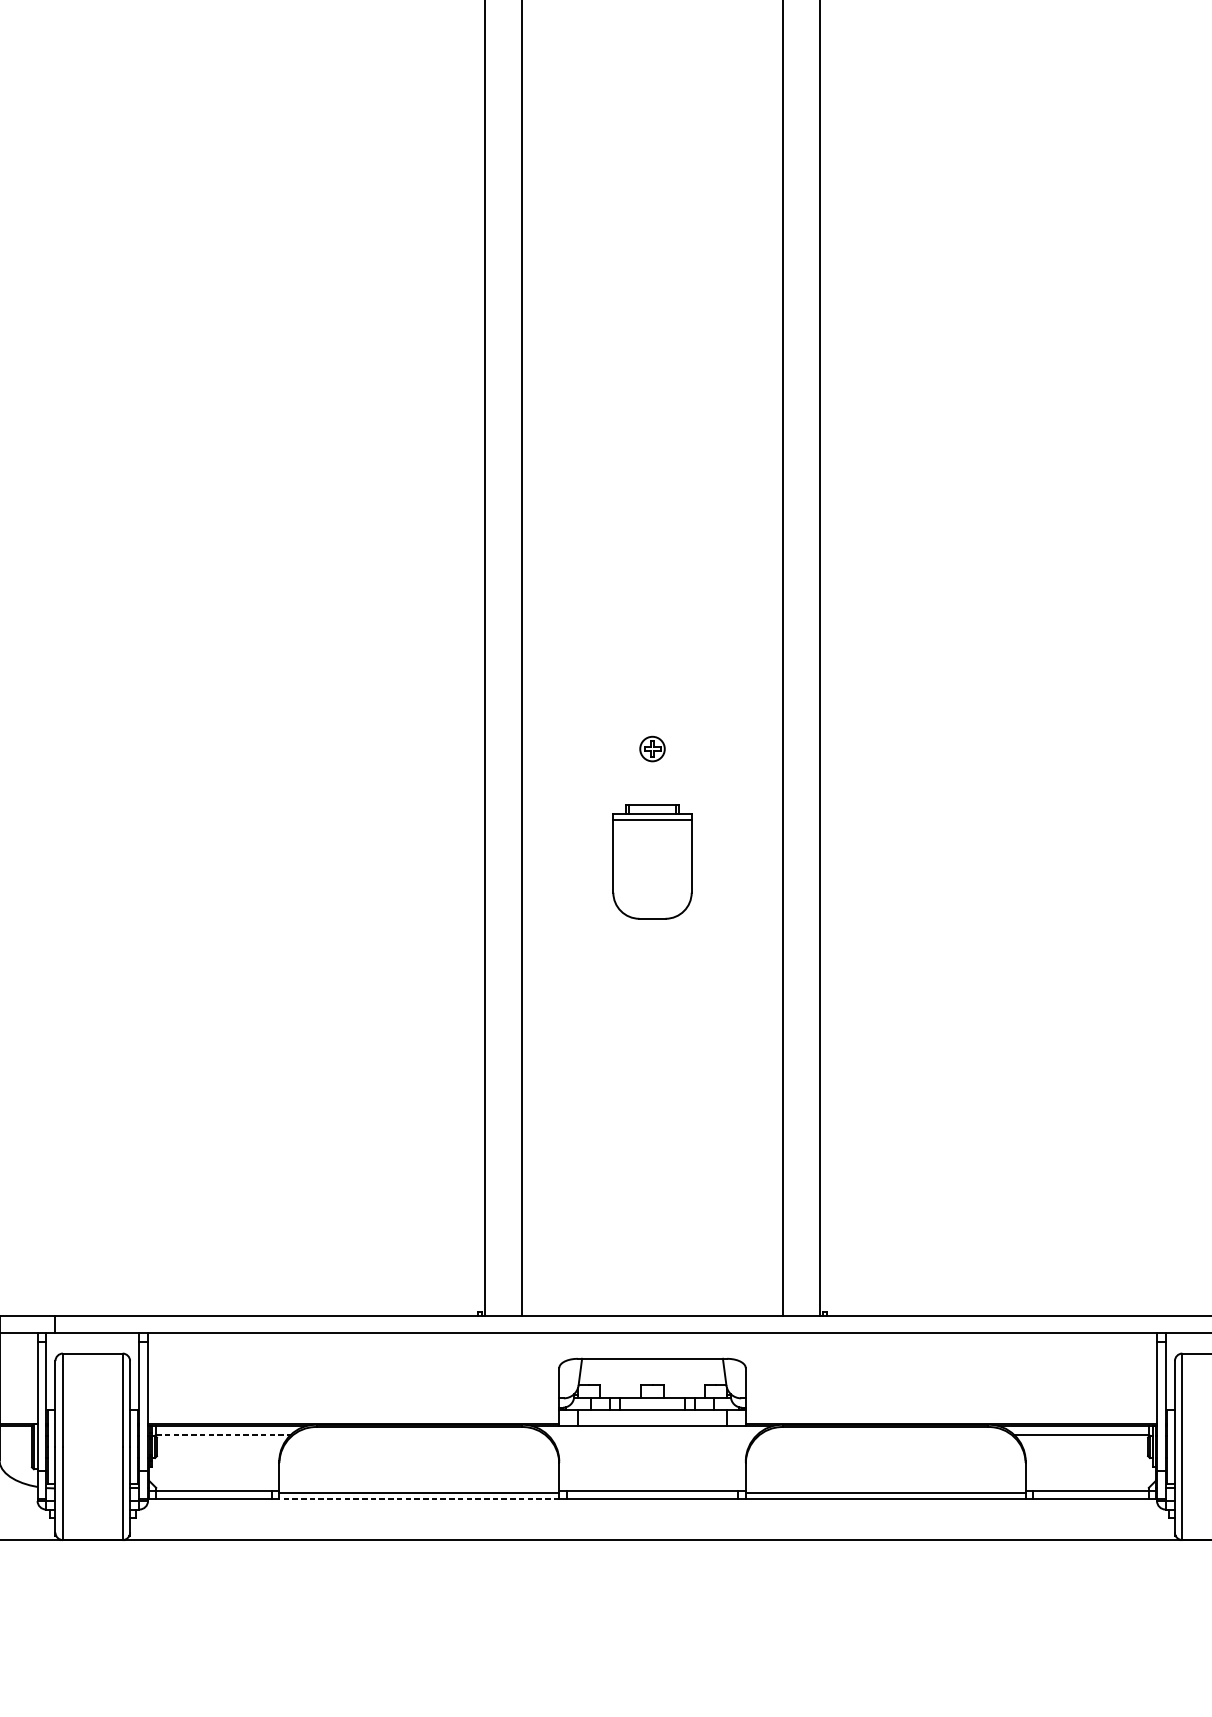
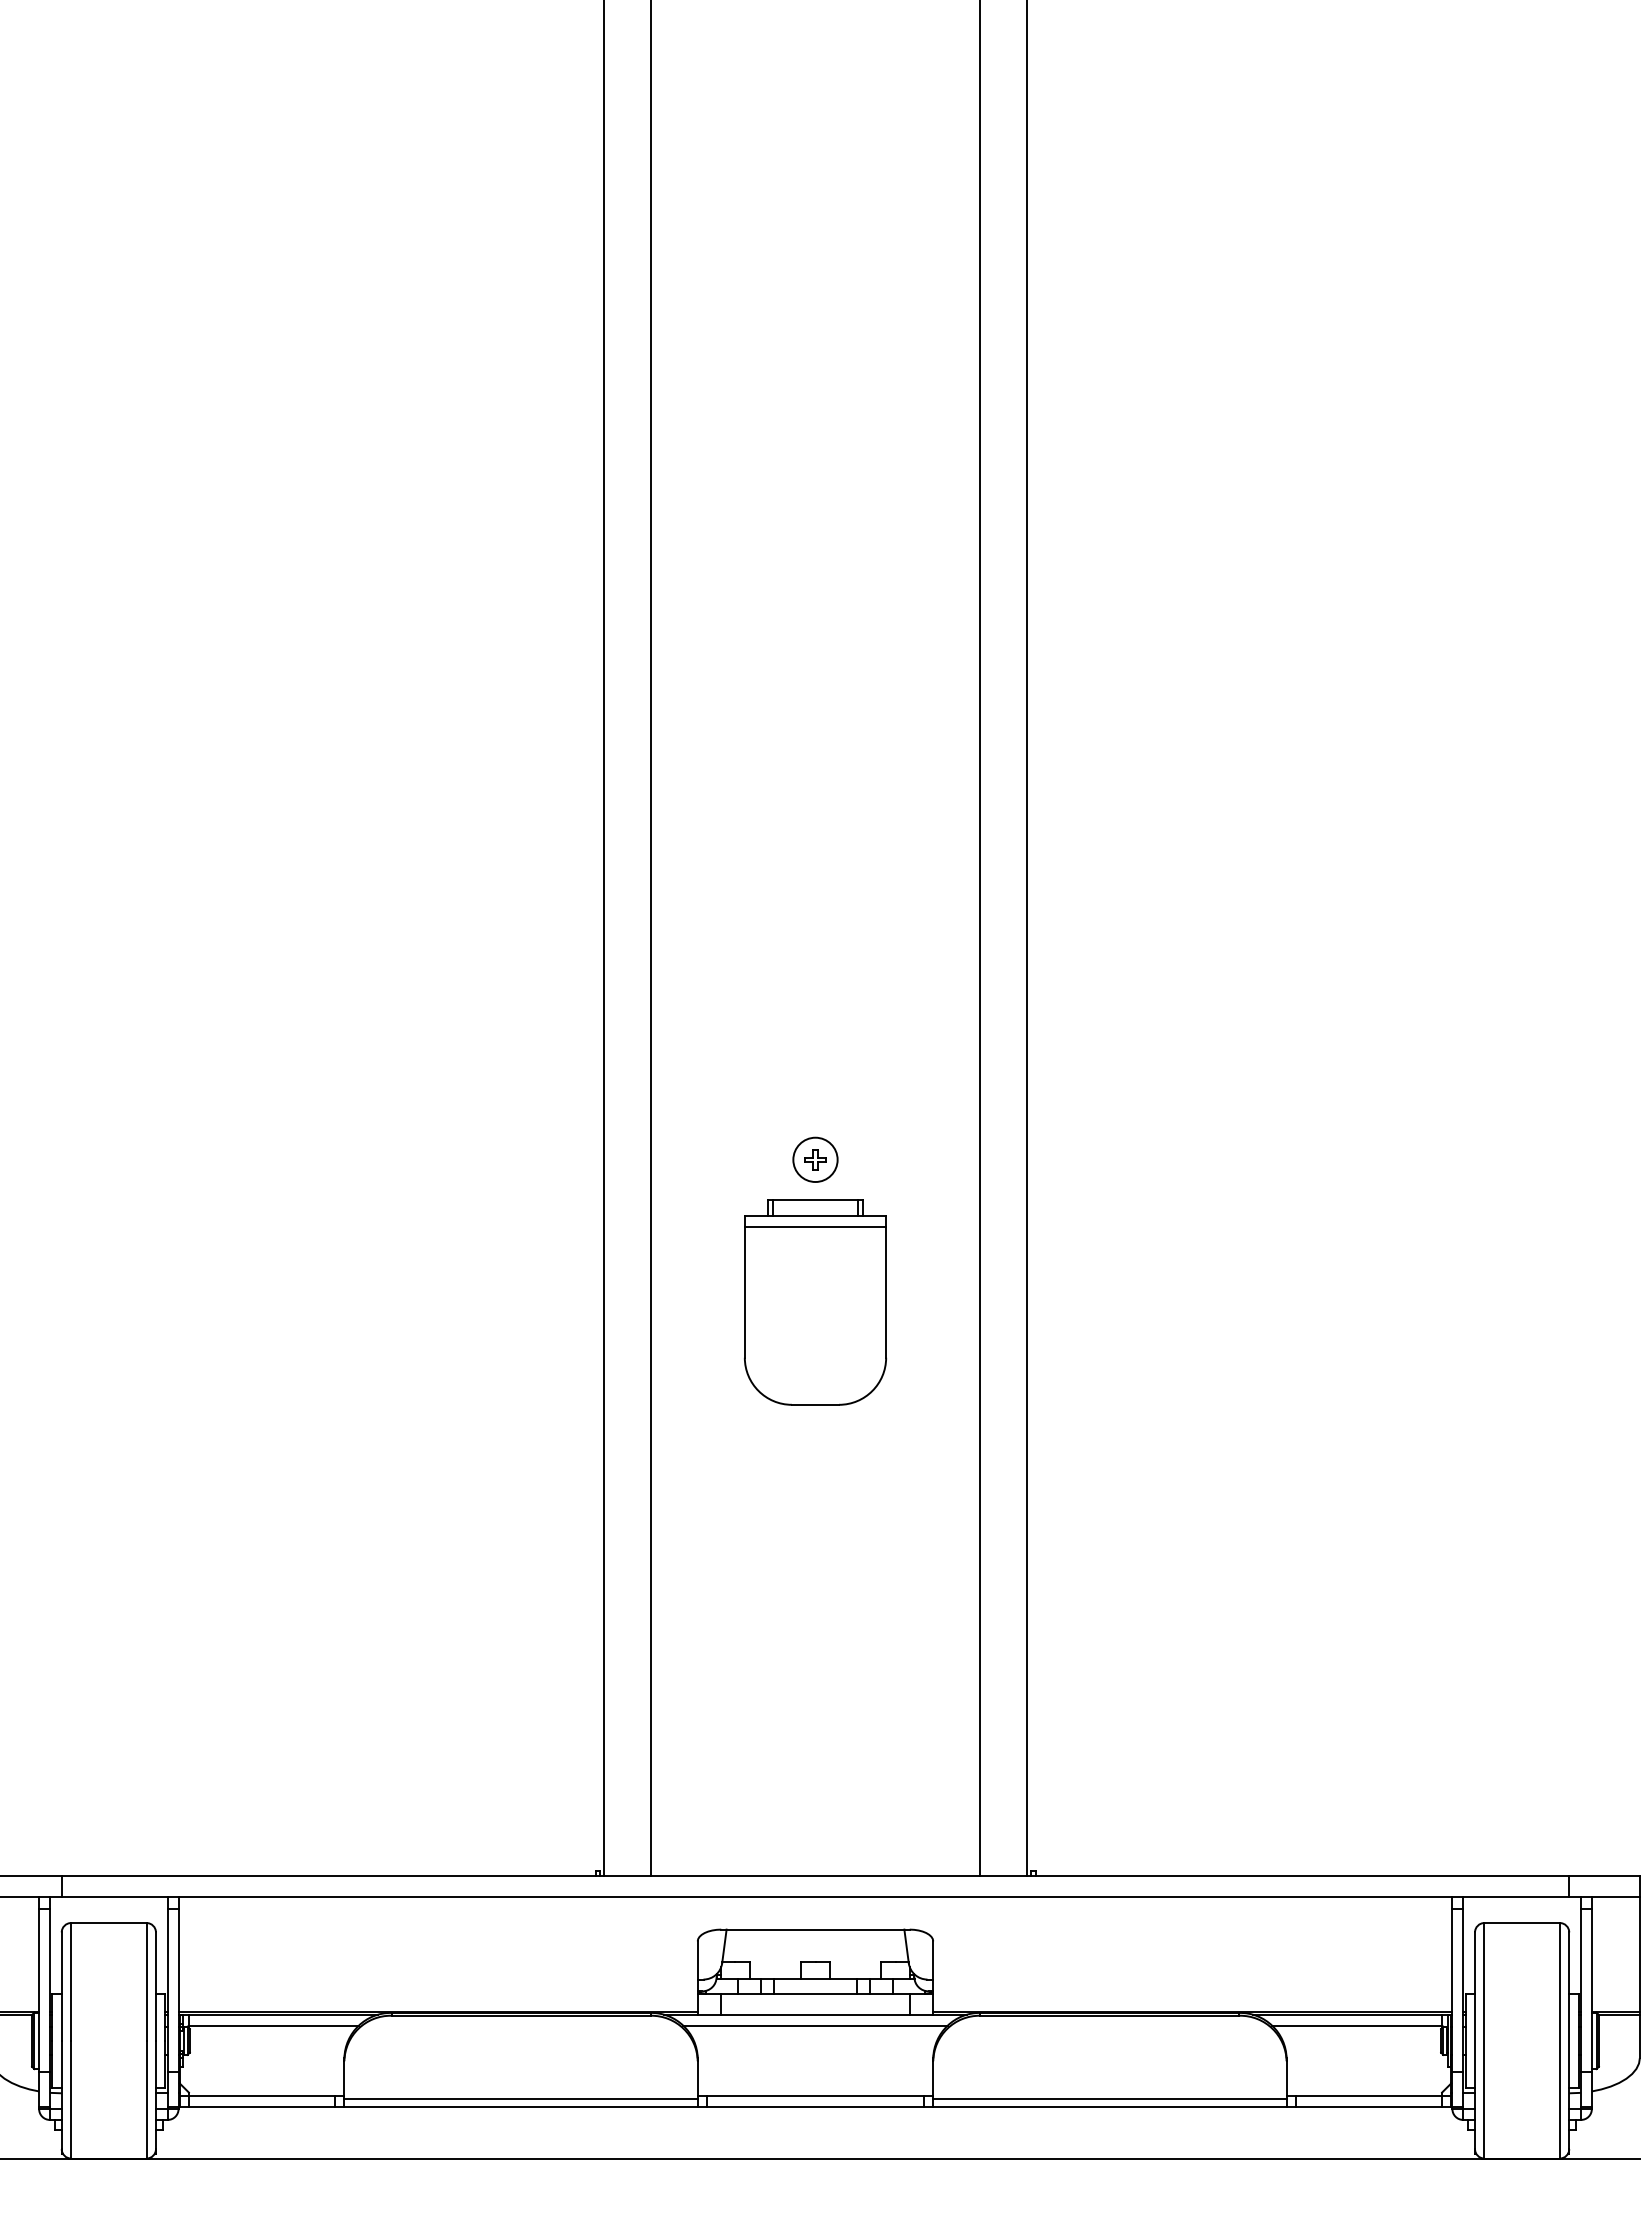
circle: (652, 748) -> (815, 1159), size x1.43
part: (652, 862) -> (815, 1302), size x1.43
line: (223, 1434) -> (273, 2025), dashed -> solid
line: (652, 1434) -> (815, 2025), added
line: (419, 1498) -> (521, 2106), dashed -> solid

